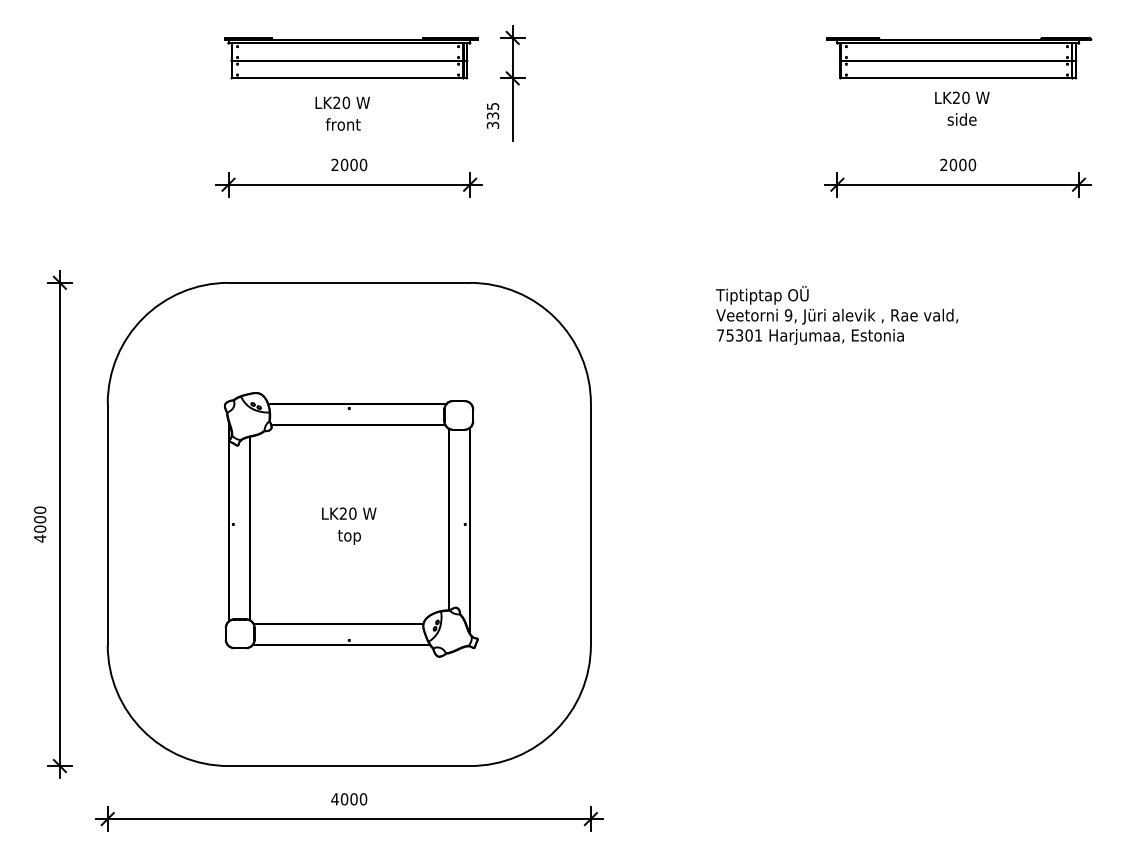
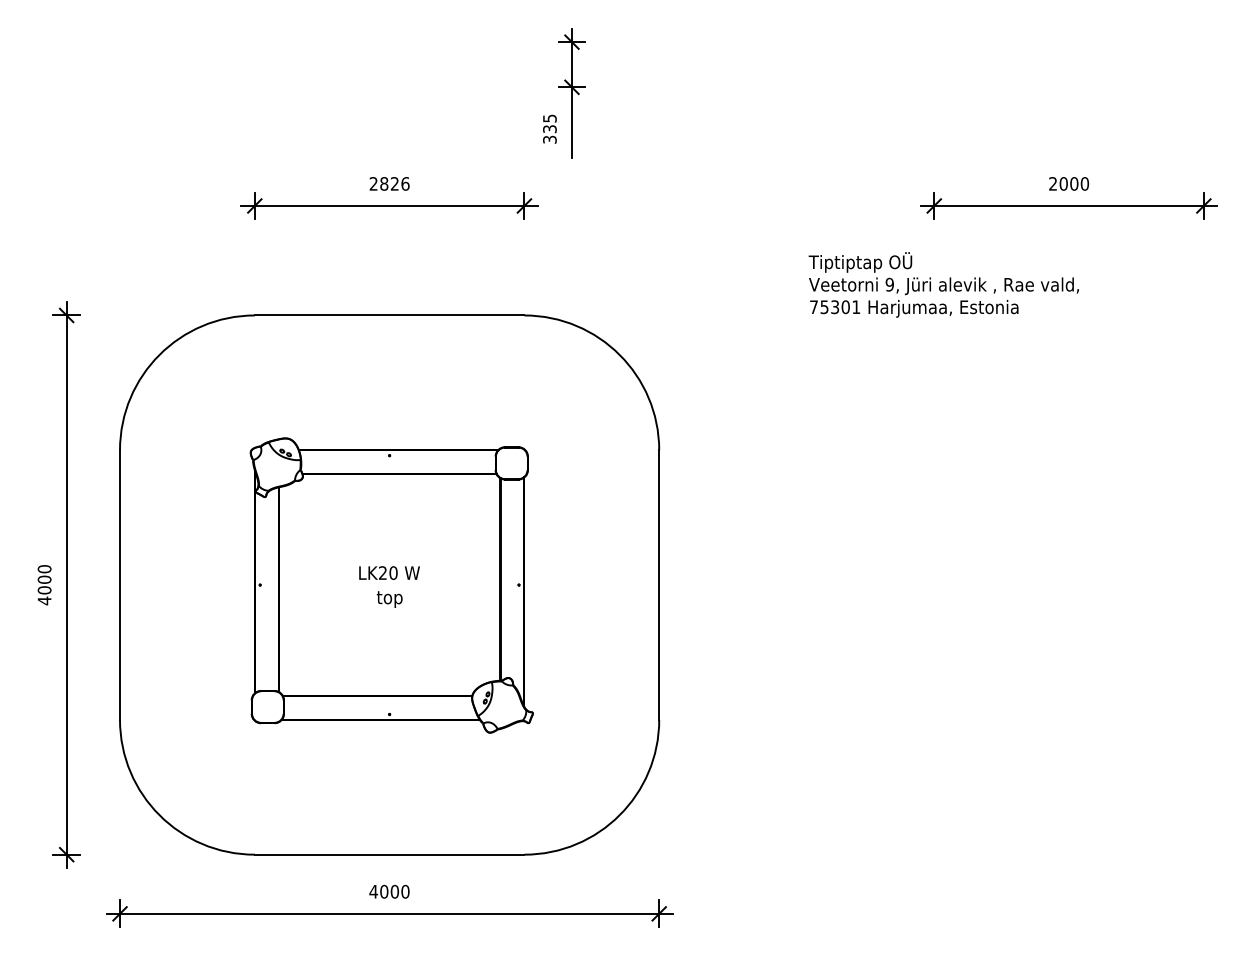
part: (958, 81) -> (1069, 90), removed
part: (351, 83) -> (391, 93), removed
text: (353, 164) -> (394, 183), 2000 -> 2826
text: (836, 315) -> (943, 284), moved

